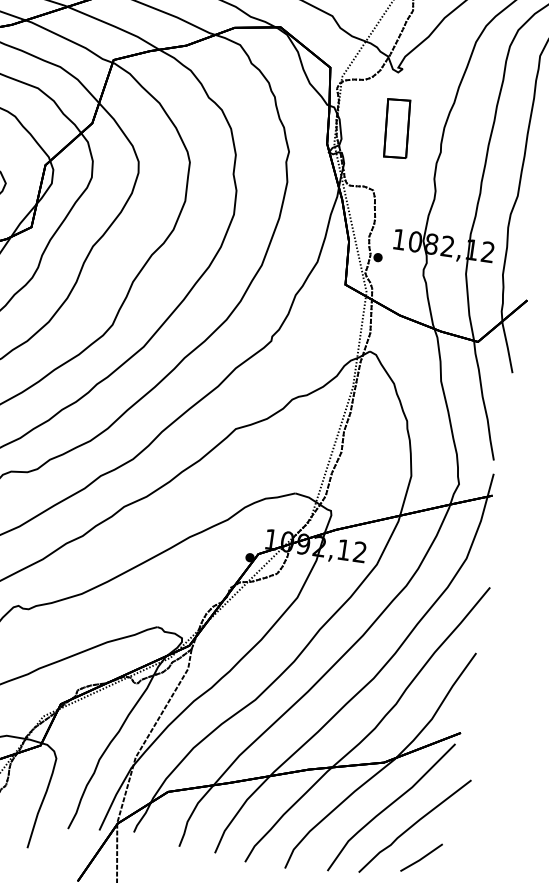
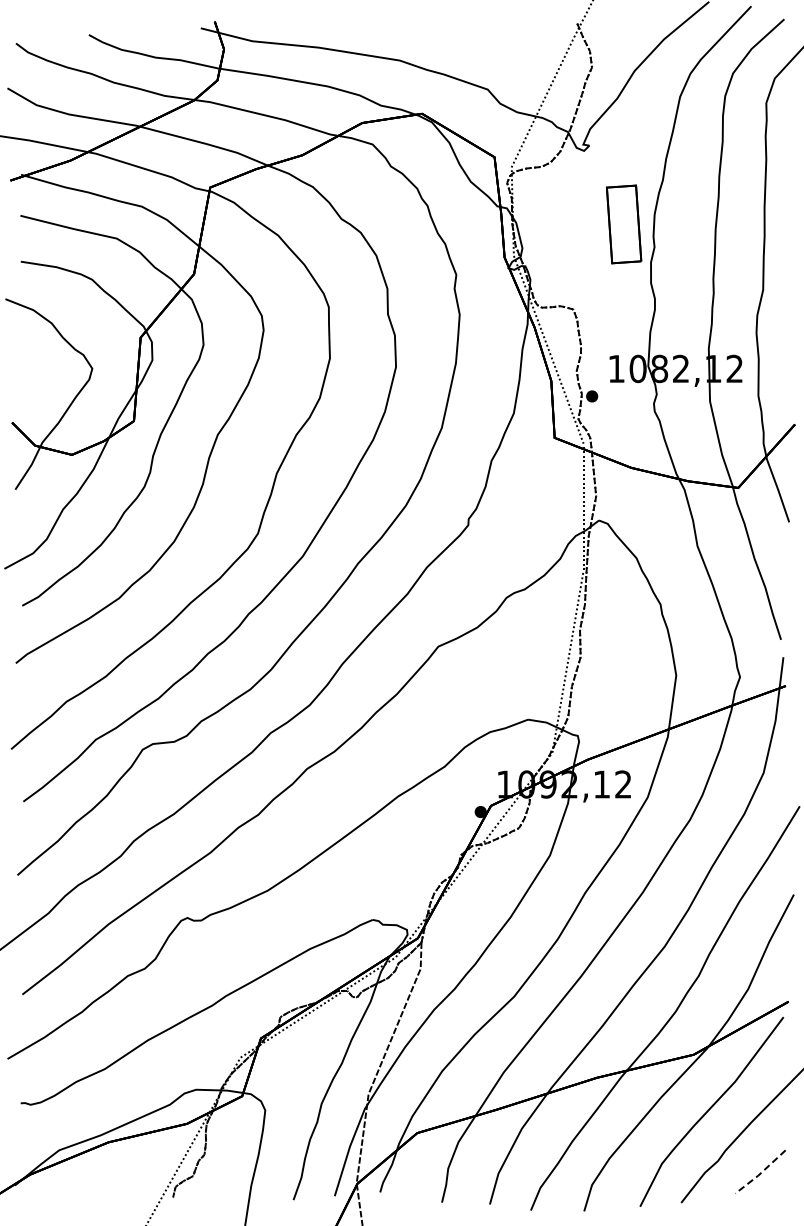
part: (397, 128) -> (624, 224), moved
line: (422, 859) -> (761, 1173), solid -> dashed

